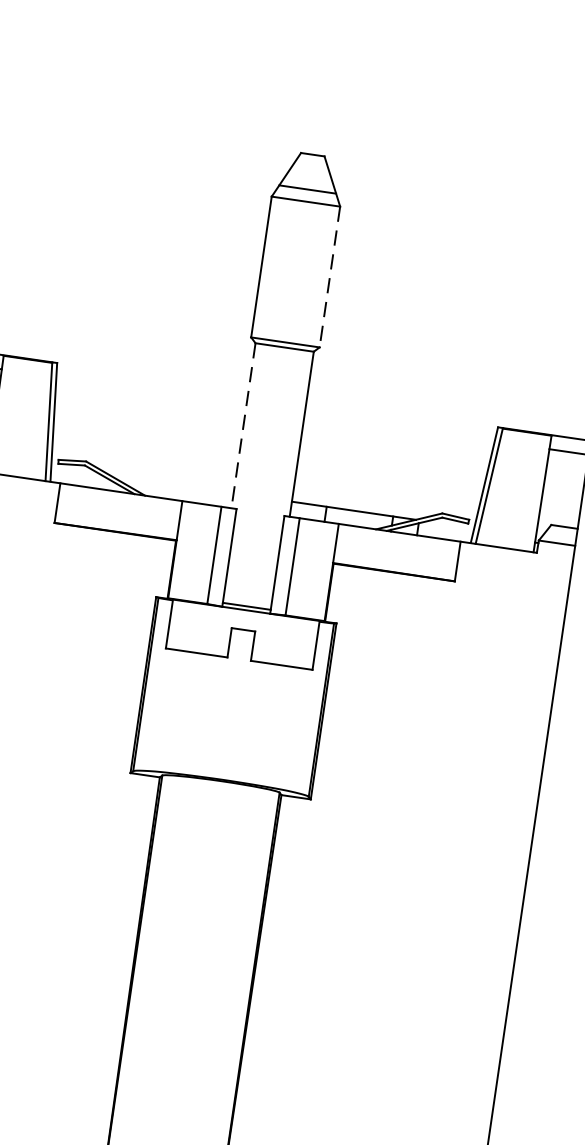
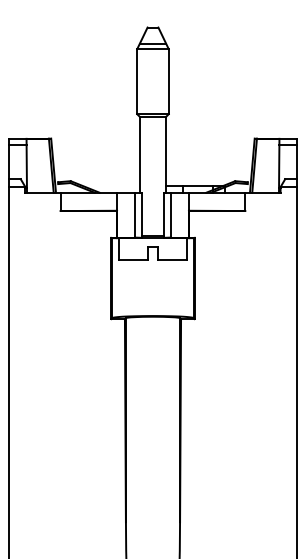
line: (329, 278) -> (168, 82), dashed -> solid
line: (243, 427) -> (139, 155), dashed -> solid

